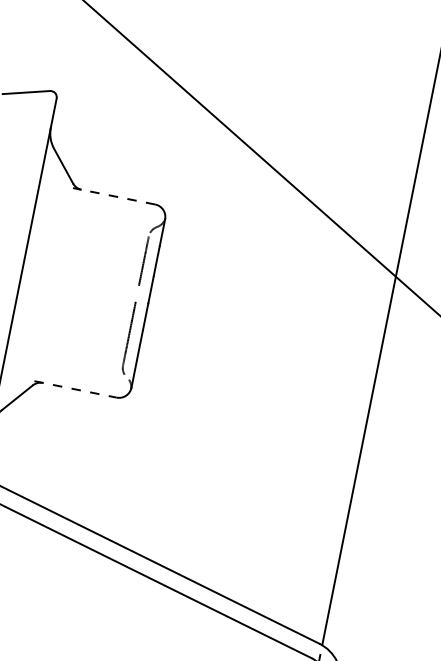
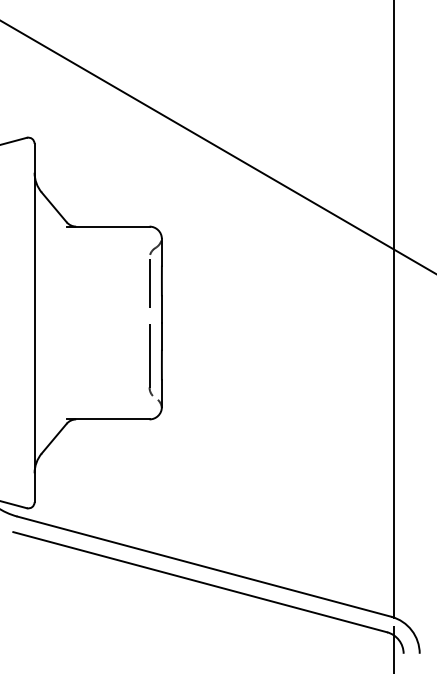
line: (114, 196) -> (108, 226), dashed -> solid
line: (76, 389) -> (109, 419), dashed -> solid

